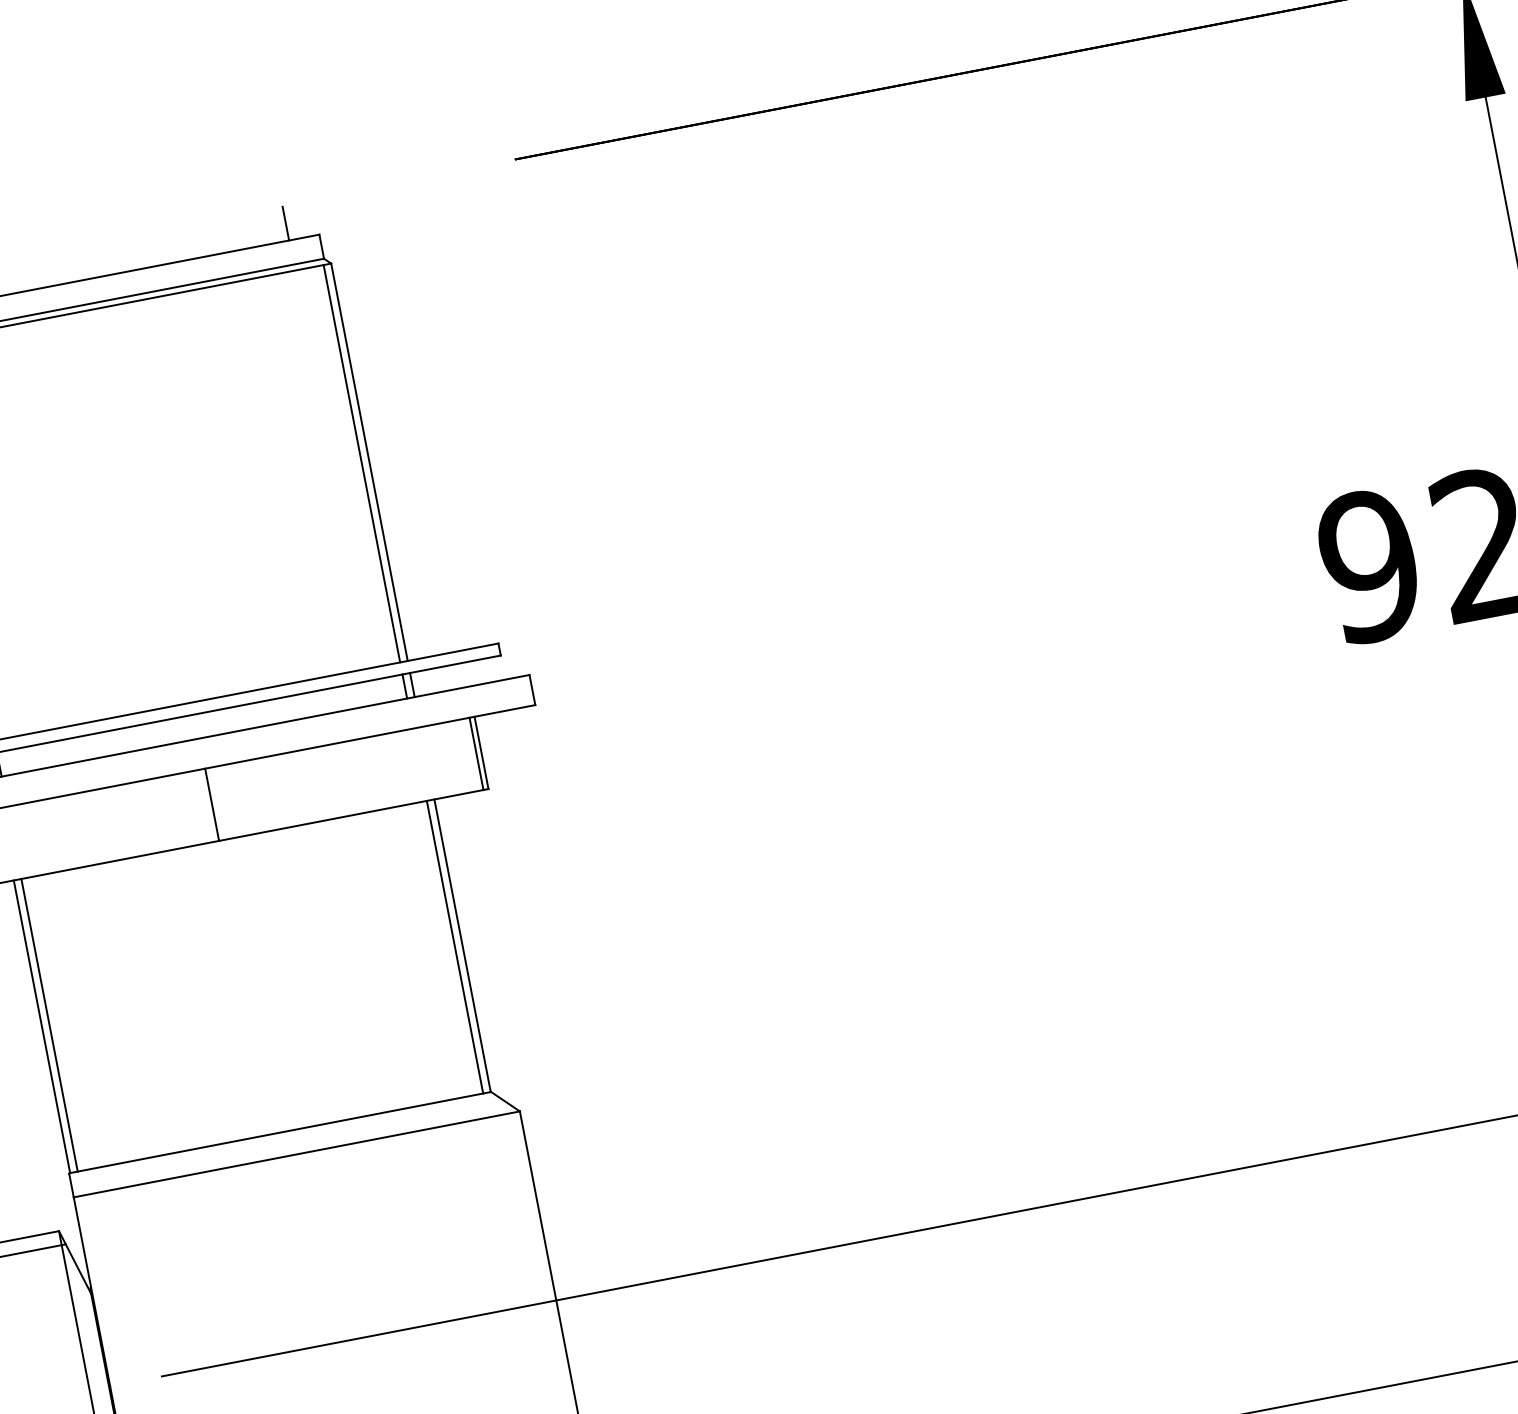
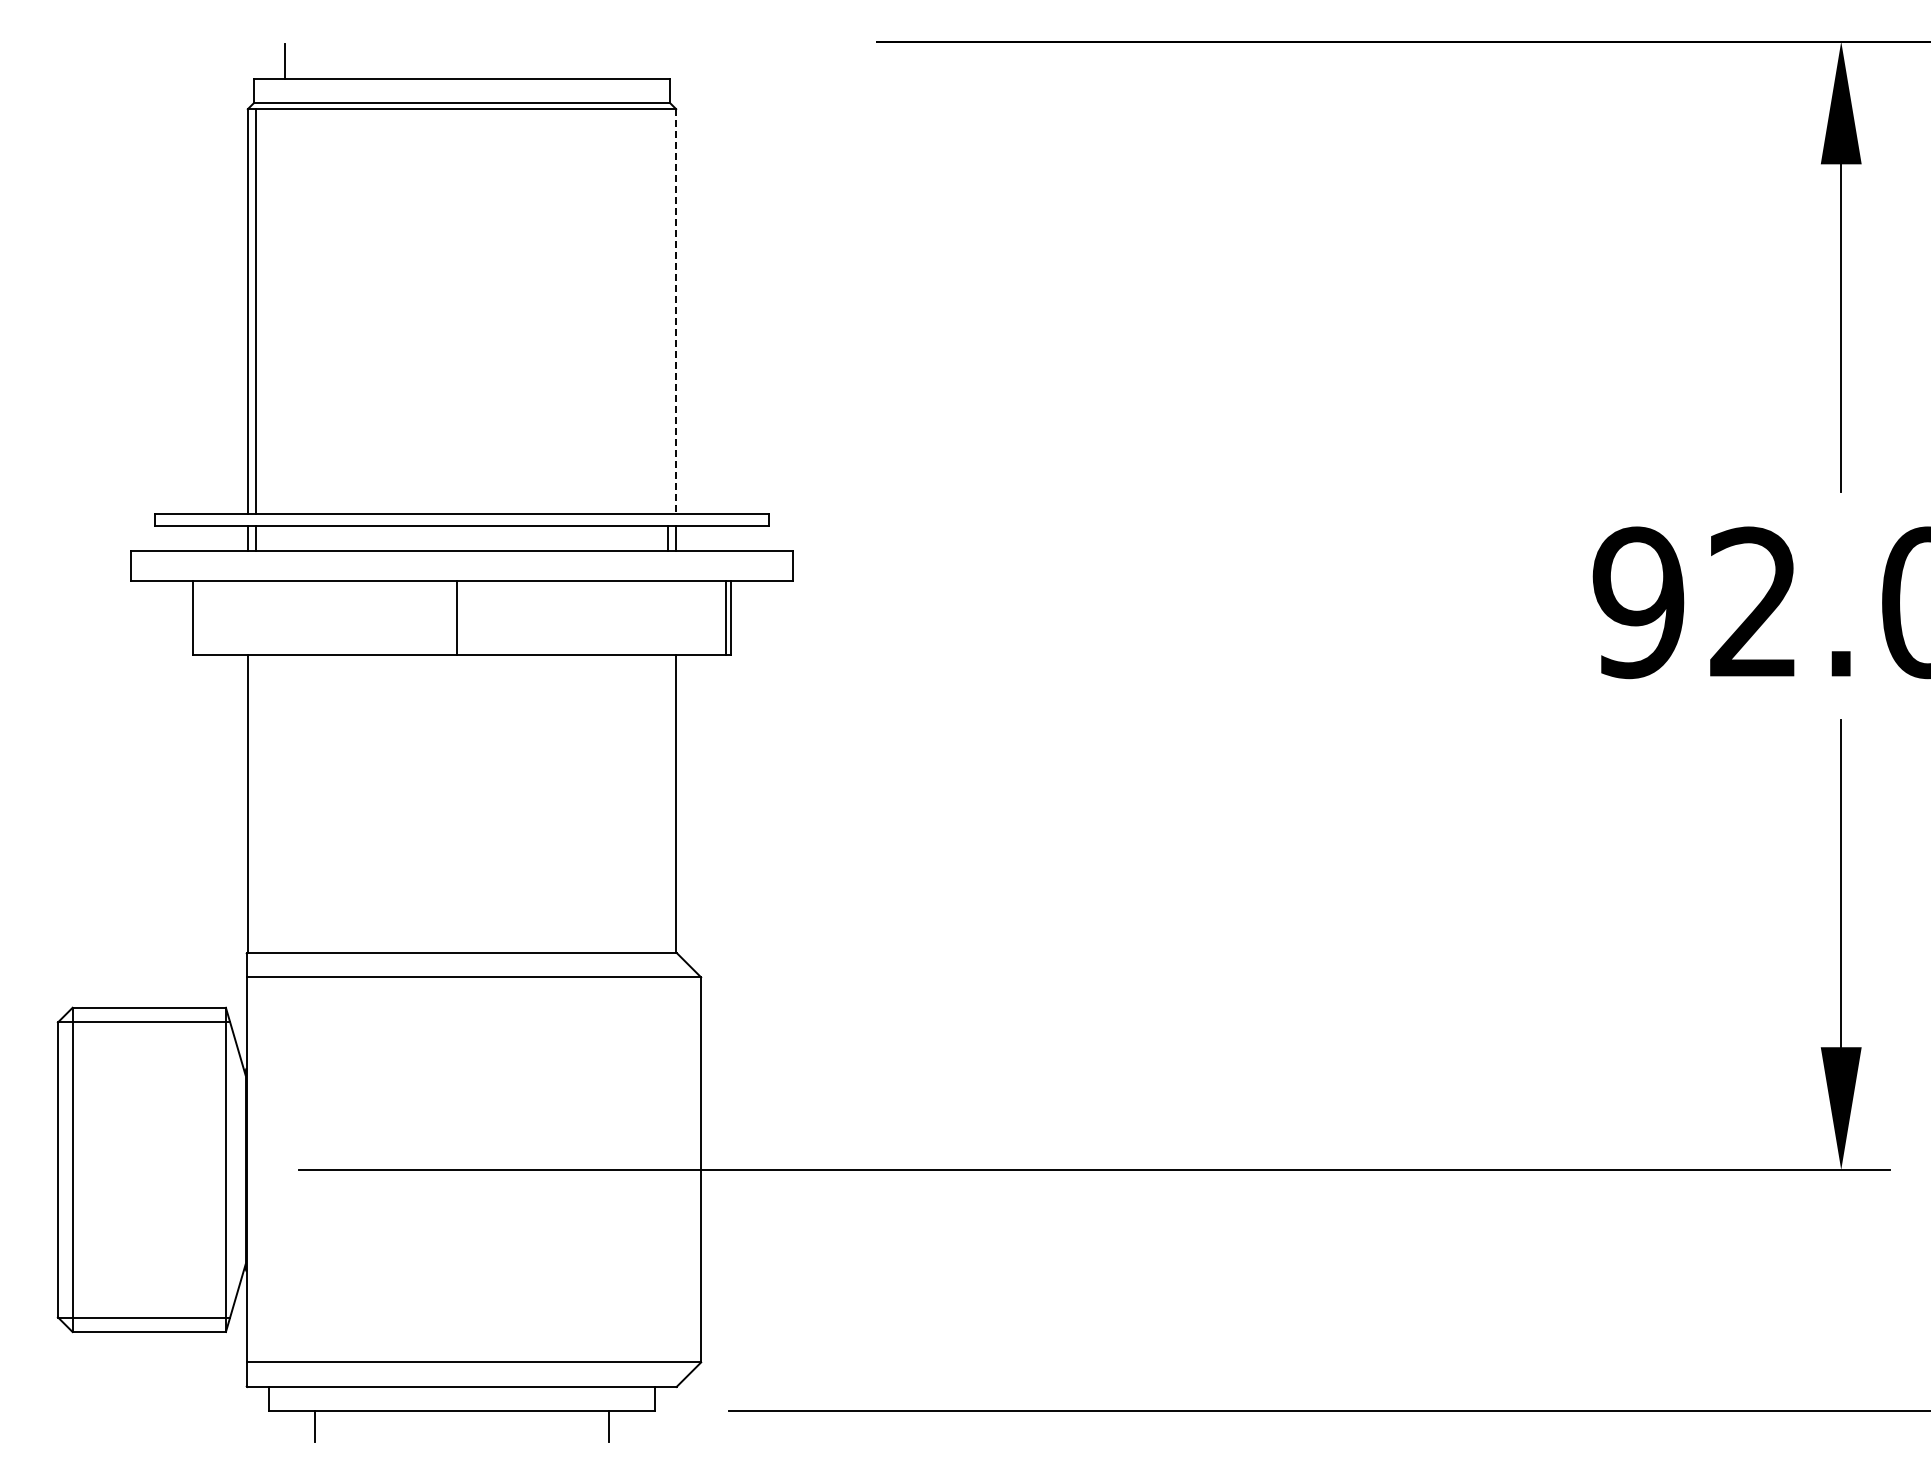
line: (286, 223) -> (639, 61), removed
line: (361, 463) -> (668, 311), removed
line: (369, 463) -> (676, 312), solid -> dashed
line: (454, 946) -> (668, 803), removed
line: (49, 1024) -> (255, 803), removed

